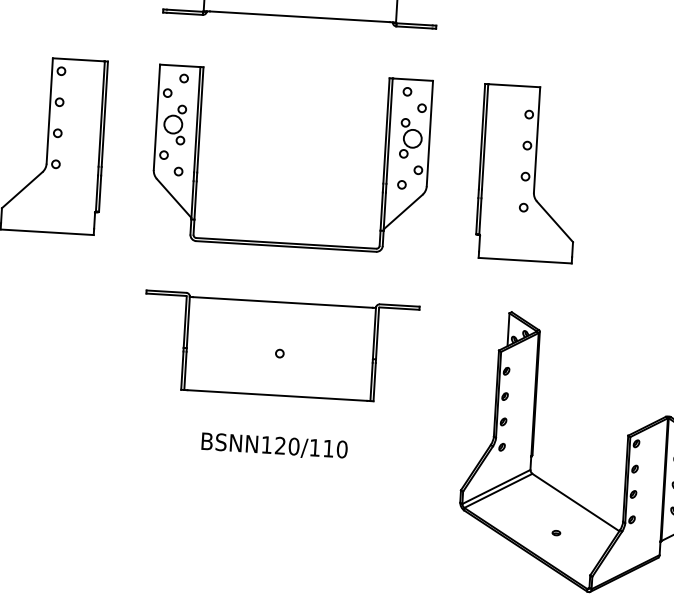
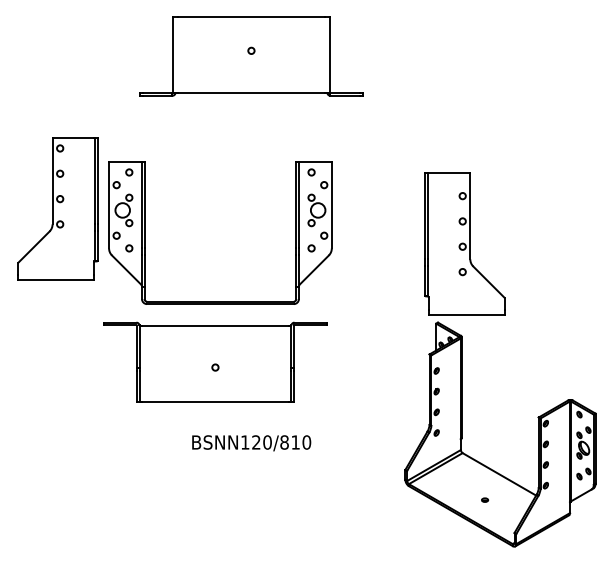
part: (527, 172) -> (464, 243), moved
part: (286, 243) -> (220, 301), moved
part: (280, 346) -> (215, 361), moved
text: (314, 447) -> (284, 442), BSNN120/110 -> BSNN120/810

